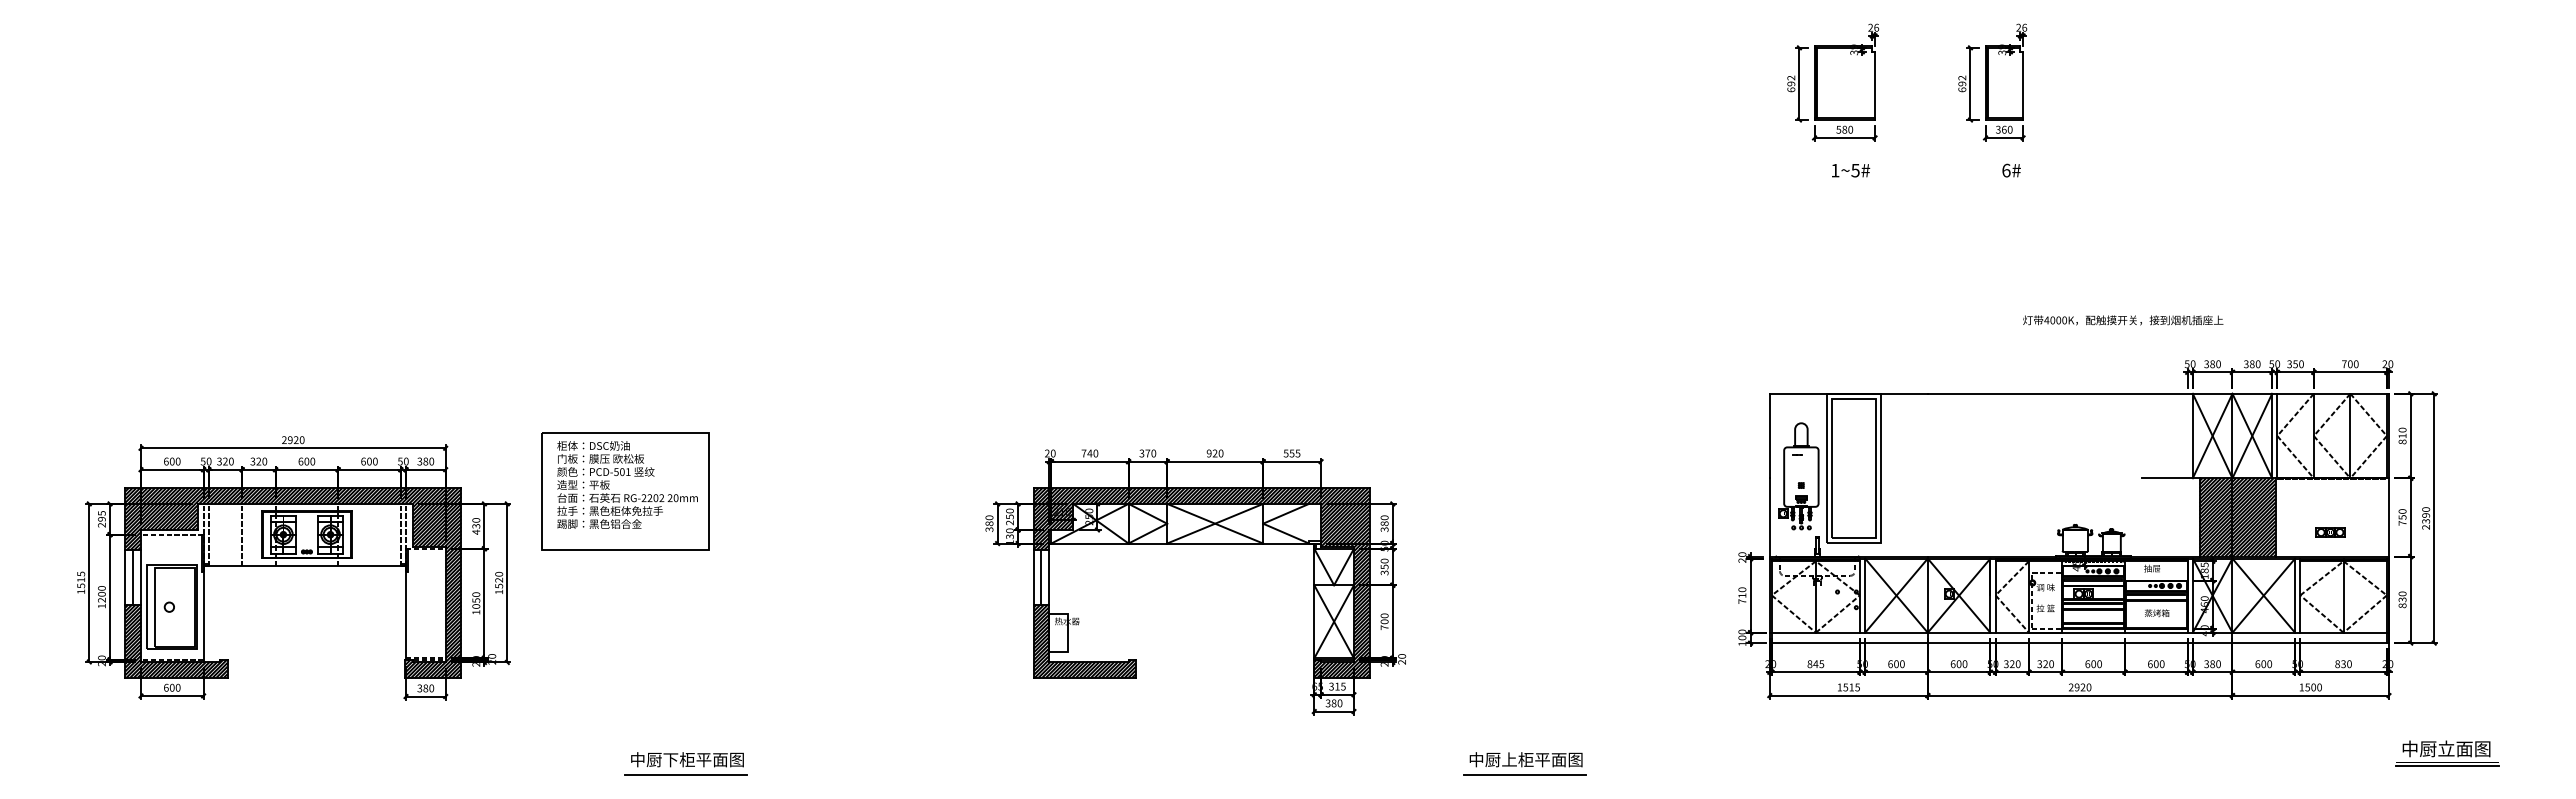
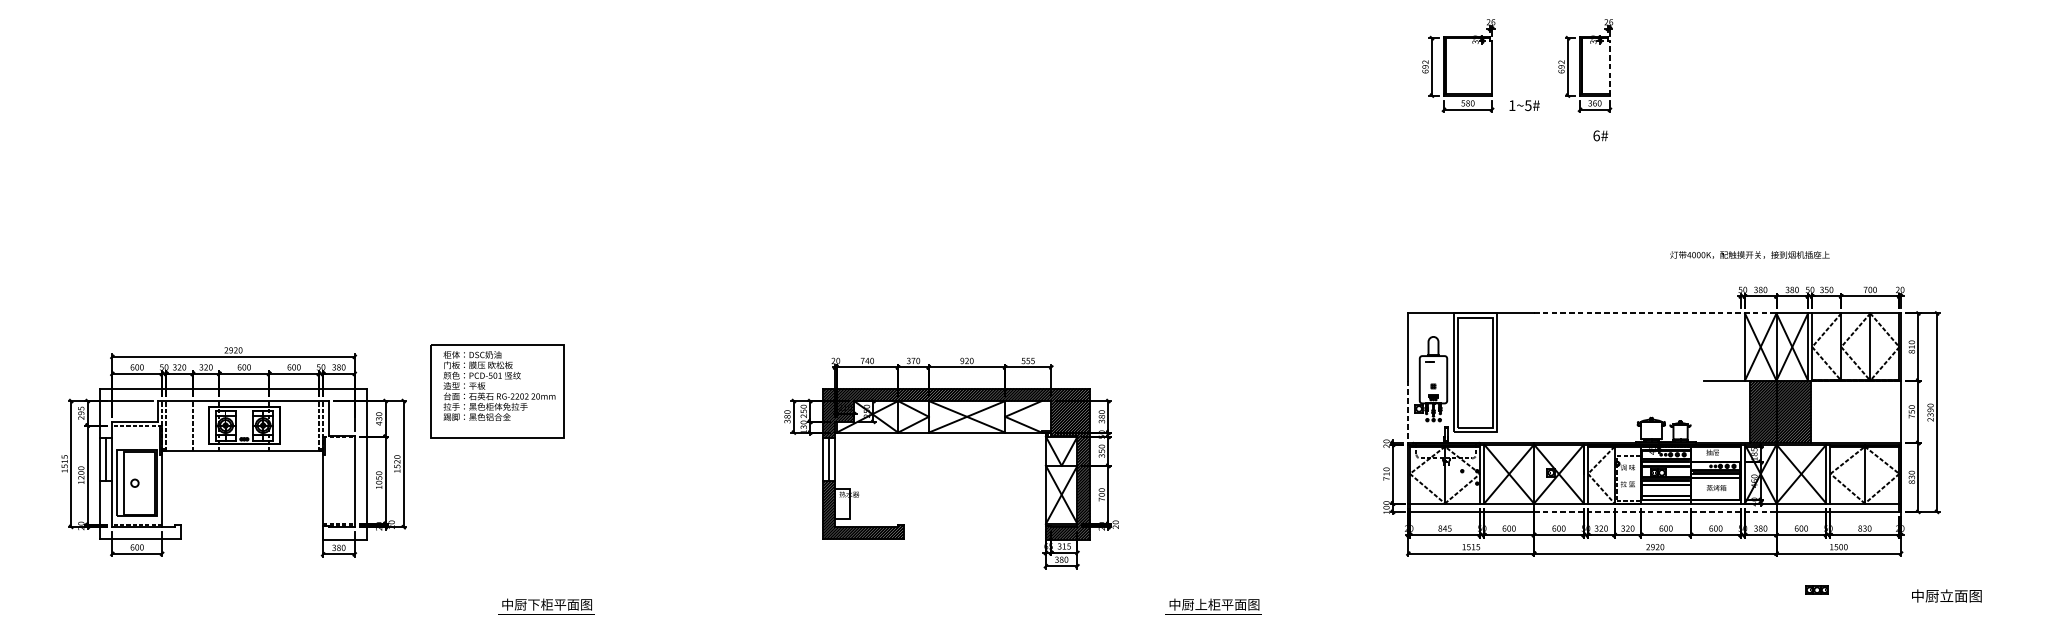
line: (2023, 85) -> (1610, 68), solid -> dashed
text: (1851, 170) -> (1525, 105), moved
text: (2123, 320) -> (1750, 255), moved
line: (2080, 393) -> (1655, 313), solid -> dashed
line: (1769, 517) -> (1408, 411), solid -> dashed
part: (2330, 532) -> (1817, 590), moved
hatch: (293, 583) -> (233, 464), removed
hatch: (176, 640) -> (140, 509), removed
line: (2080, 643) -> (1655, 512), solid -> dashed
line: (2447, 765) -> (1947, 609), removed
line: (686, 775) -> (546, 617), removed
line: (1524, 775) -> (1213, 617), removed

